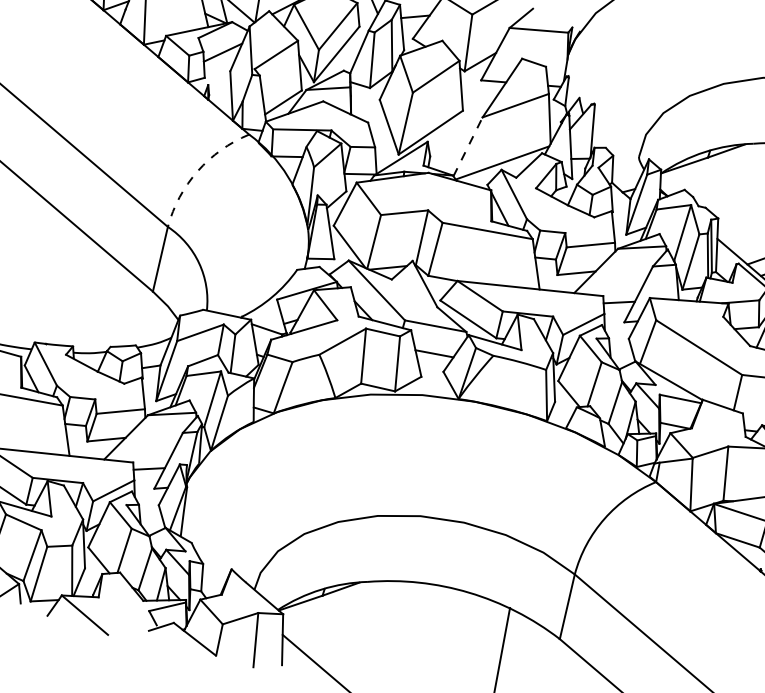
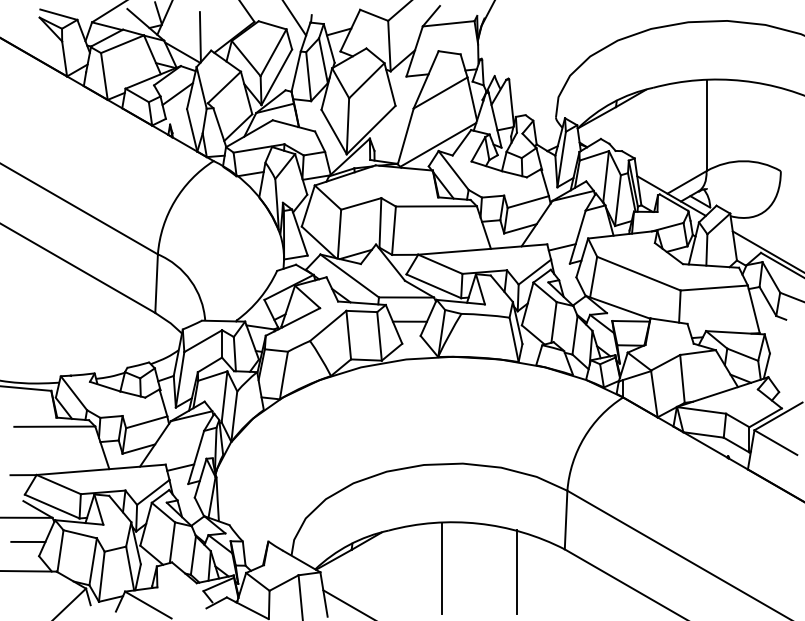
line: (467, 145) -> (405, 135), dashed -> solid
arc: (197, 171) -> (174, 201), dashed -> solid
line: (420, 634) -> (442, 567), added

